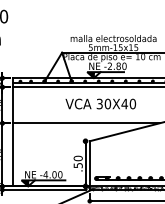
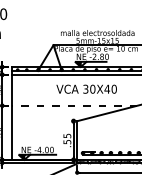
line: (86, 123) -> (74, 105), solid -> dashed
text: (77, 158) -> (66, 136), .50 -> .55

